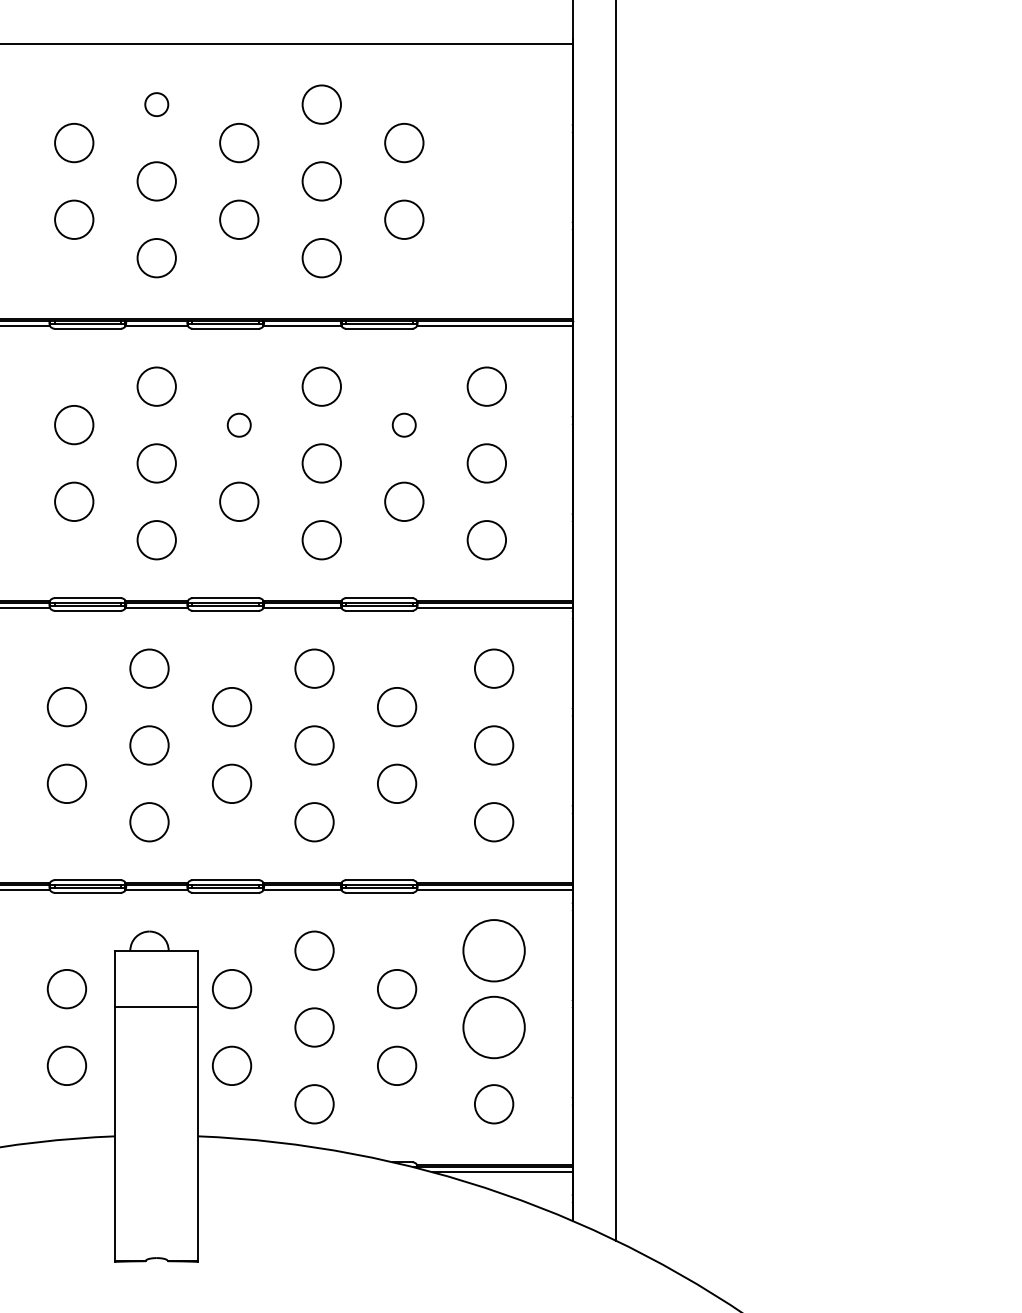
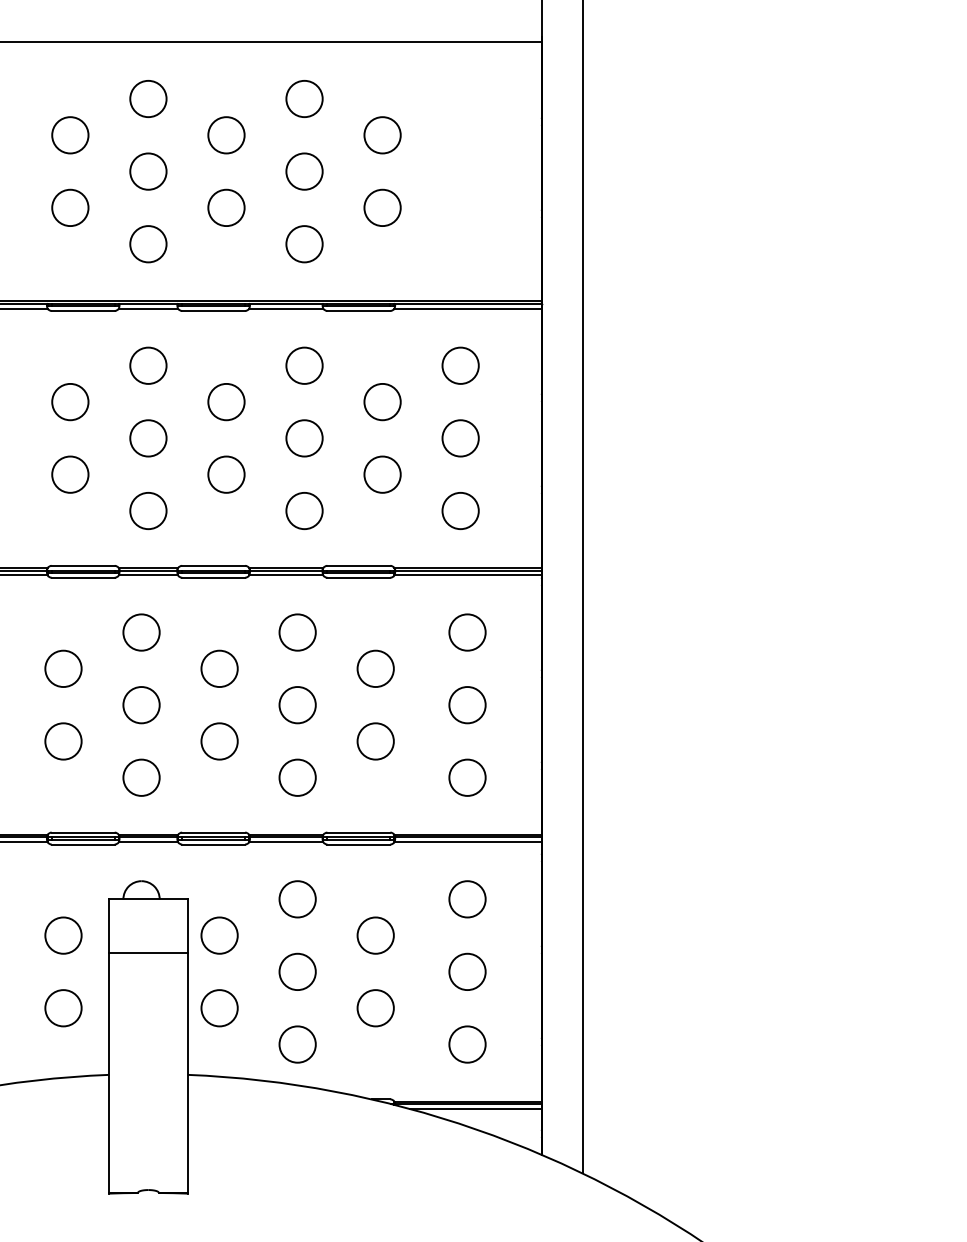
circle: (156, 104) -> (148, 98), size x1.67
circle: (239, 425) -> (226, 402), size x1.67
circle: (404, 425) -> (382, 402), size x1.67
circle: (494, 950) -> (467, 899), size x0.62
circle: (494, 1027) -> (467, 971), size x0.62

